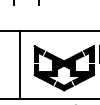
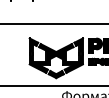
line: (19, 64) -> (16, 54), removed

